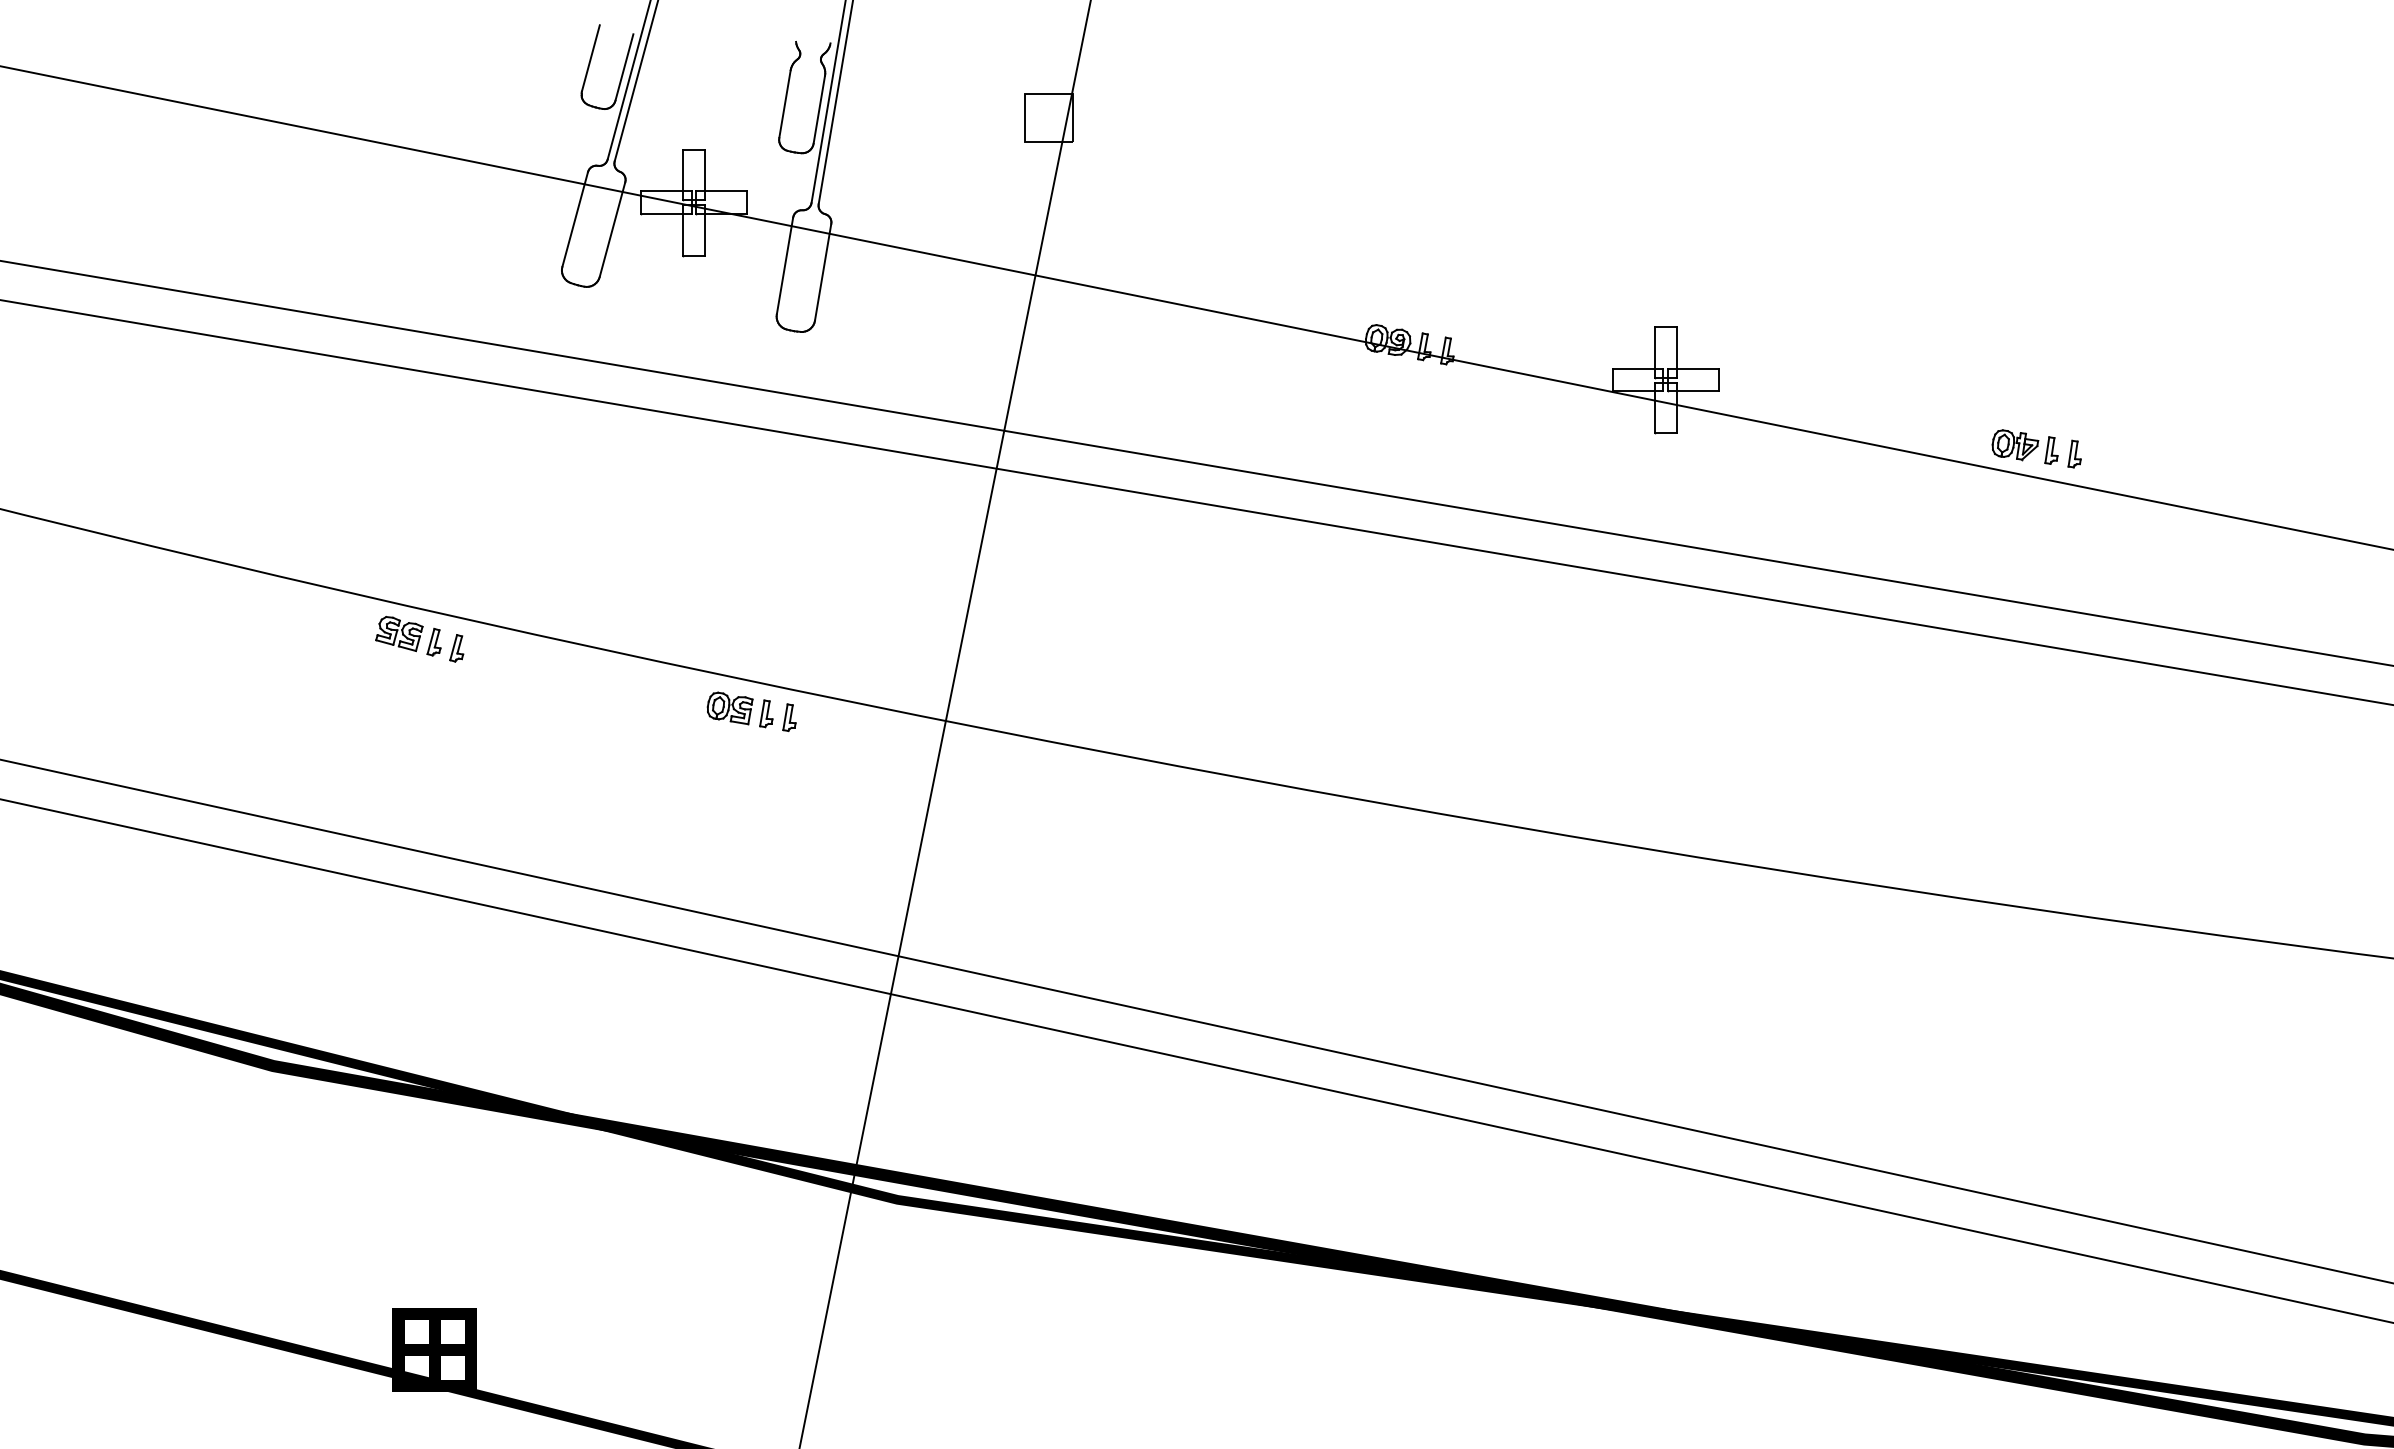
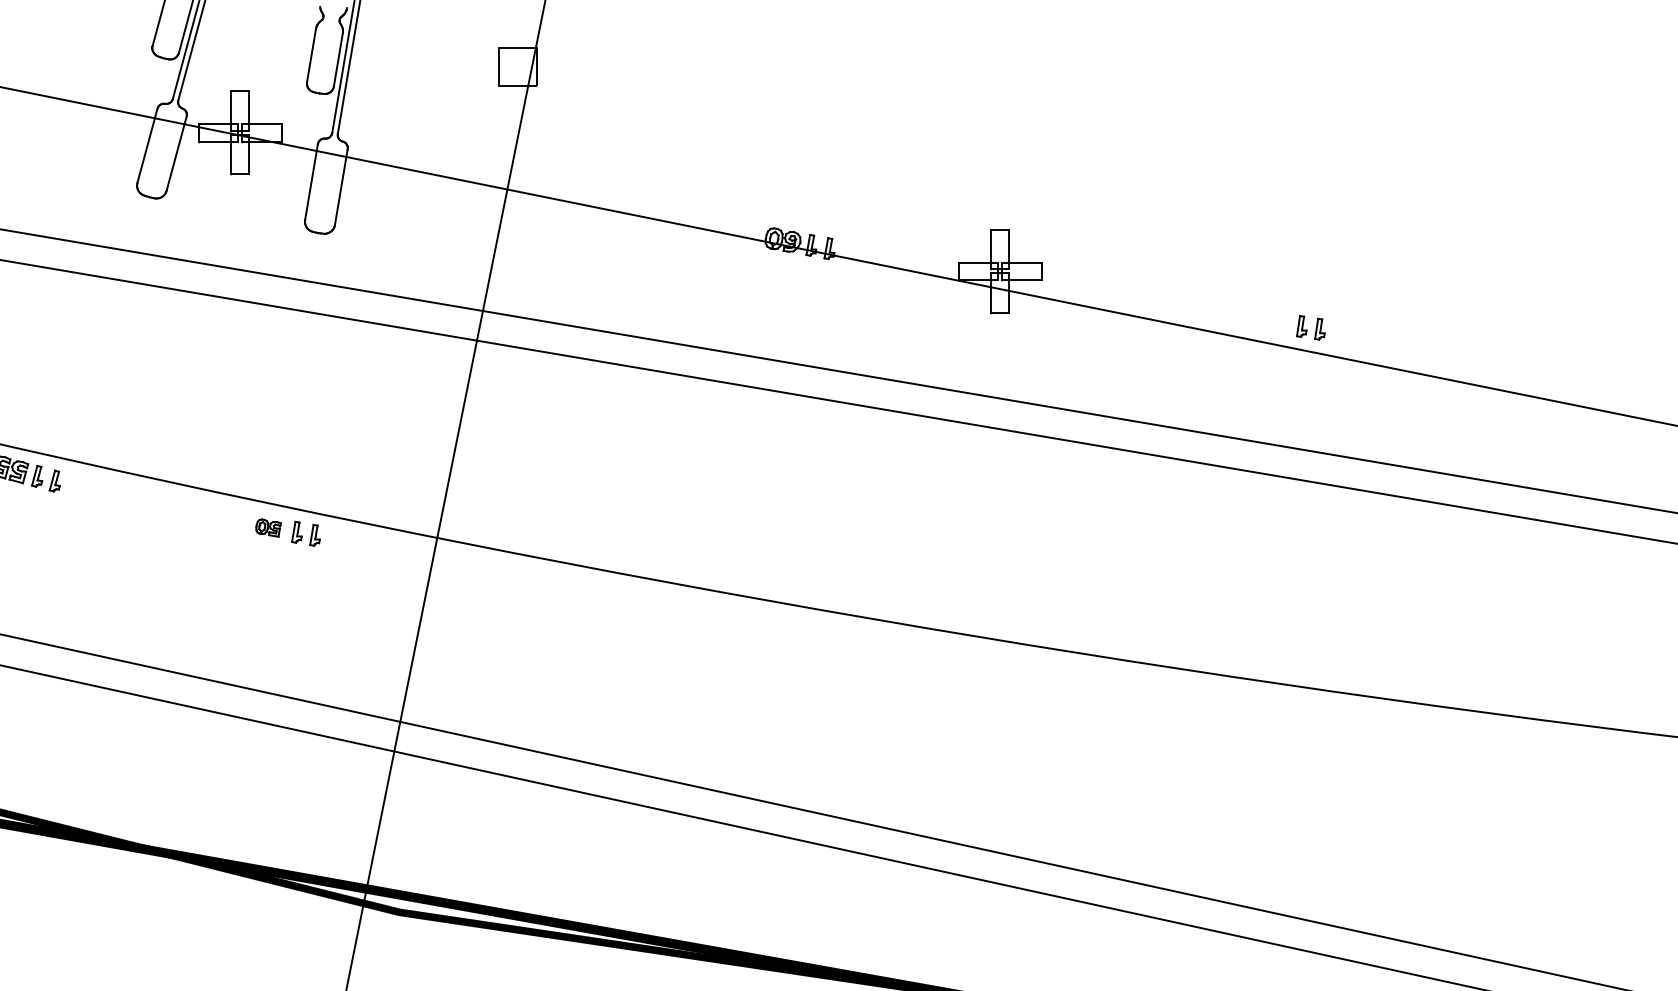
part: (2015, 445) -> (1273, 322), removed
part: (729, 708) -> (268, 528), size x0.7

